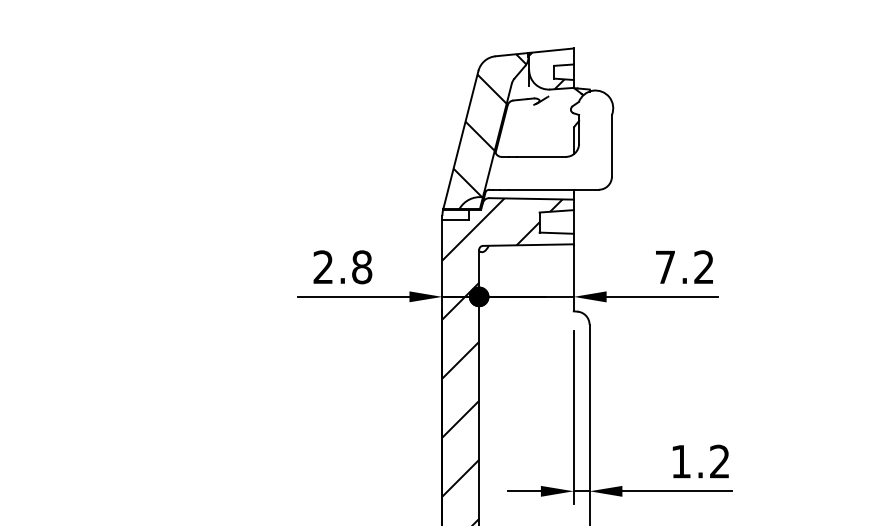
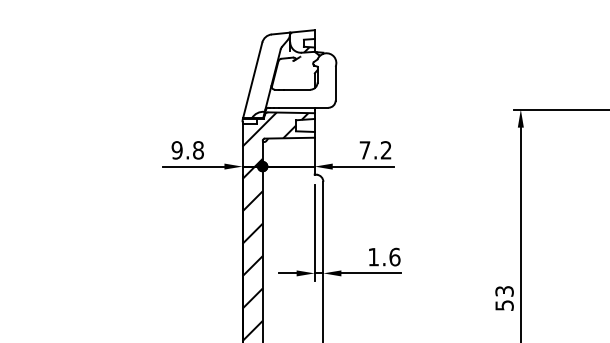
hatch: (489, 125) -> (268, 72), removed
text: (322, 267) -> (176, 150), 2.8 -> 9.8
text: (719, 460) -> (394, 256), 1.2 -> 1.6

